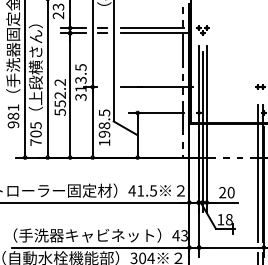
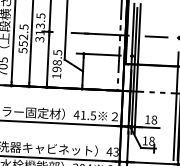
text: (60, 82) -> (24, 27), 552.2 -> 552.5
line: (228, 87) -> (156, 37), added
text: (226, 192) -> (150, 119), 20 -> 18

